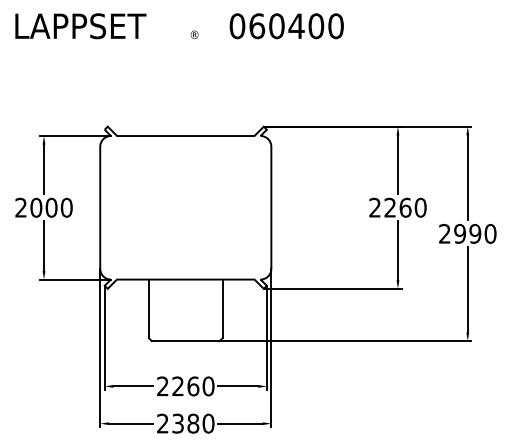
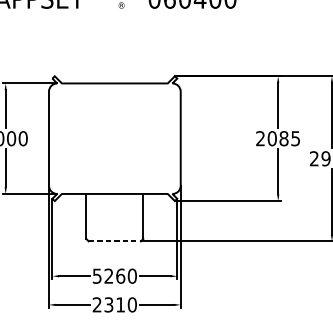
text: (405, 207) -> (284, 138), 2260 -> 2085
line: (185, 341) -> (114, 241), solid -> dashed
text: (162, 386) -> (96, 276), 2260 -> 5260
text: (193, 423) -> (120, 304), 2380 -> 2310

